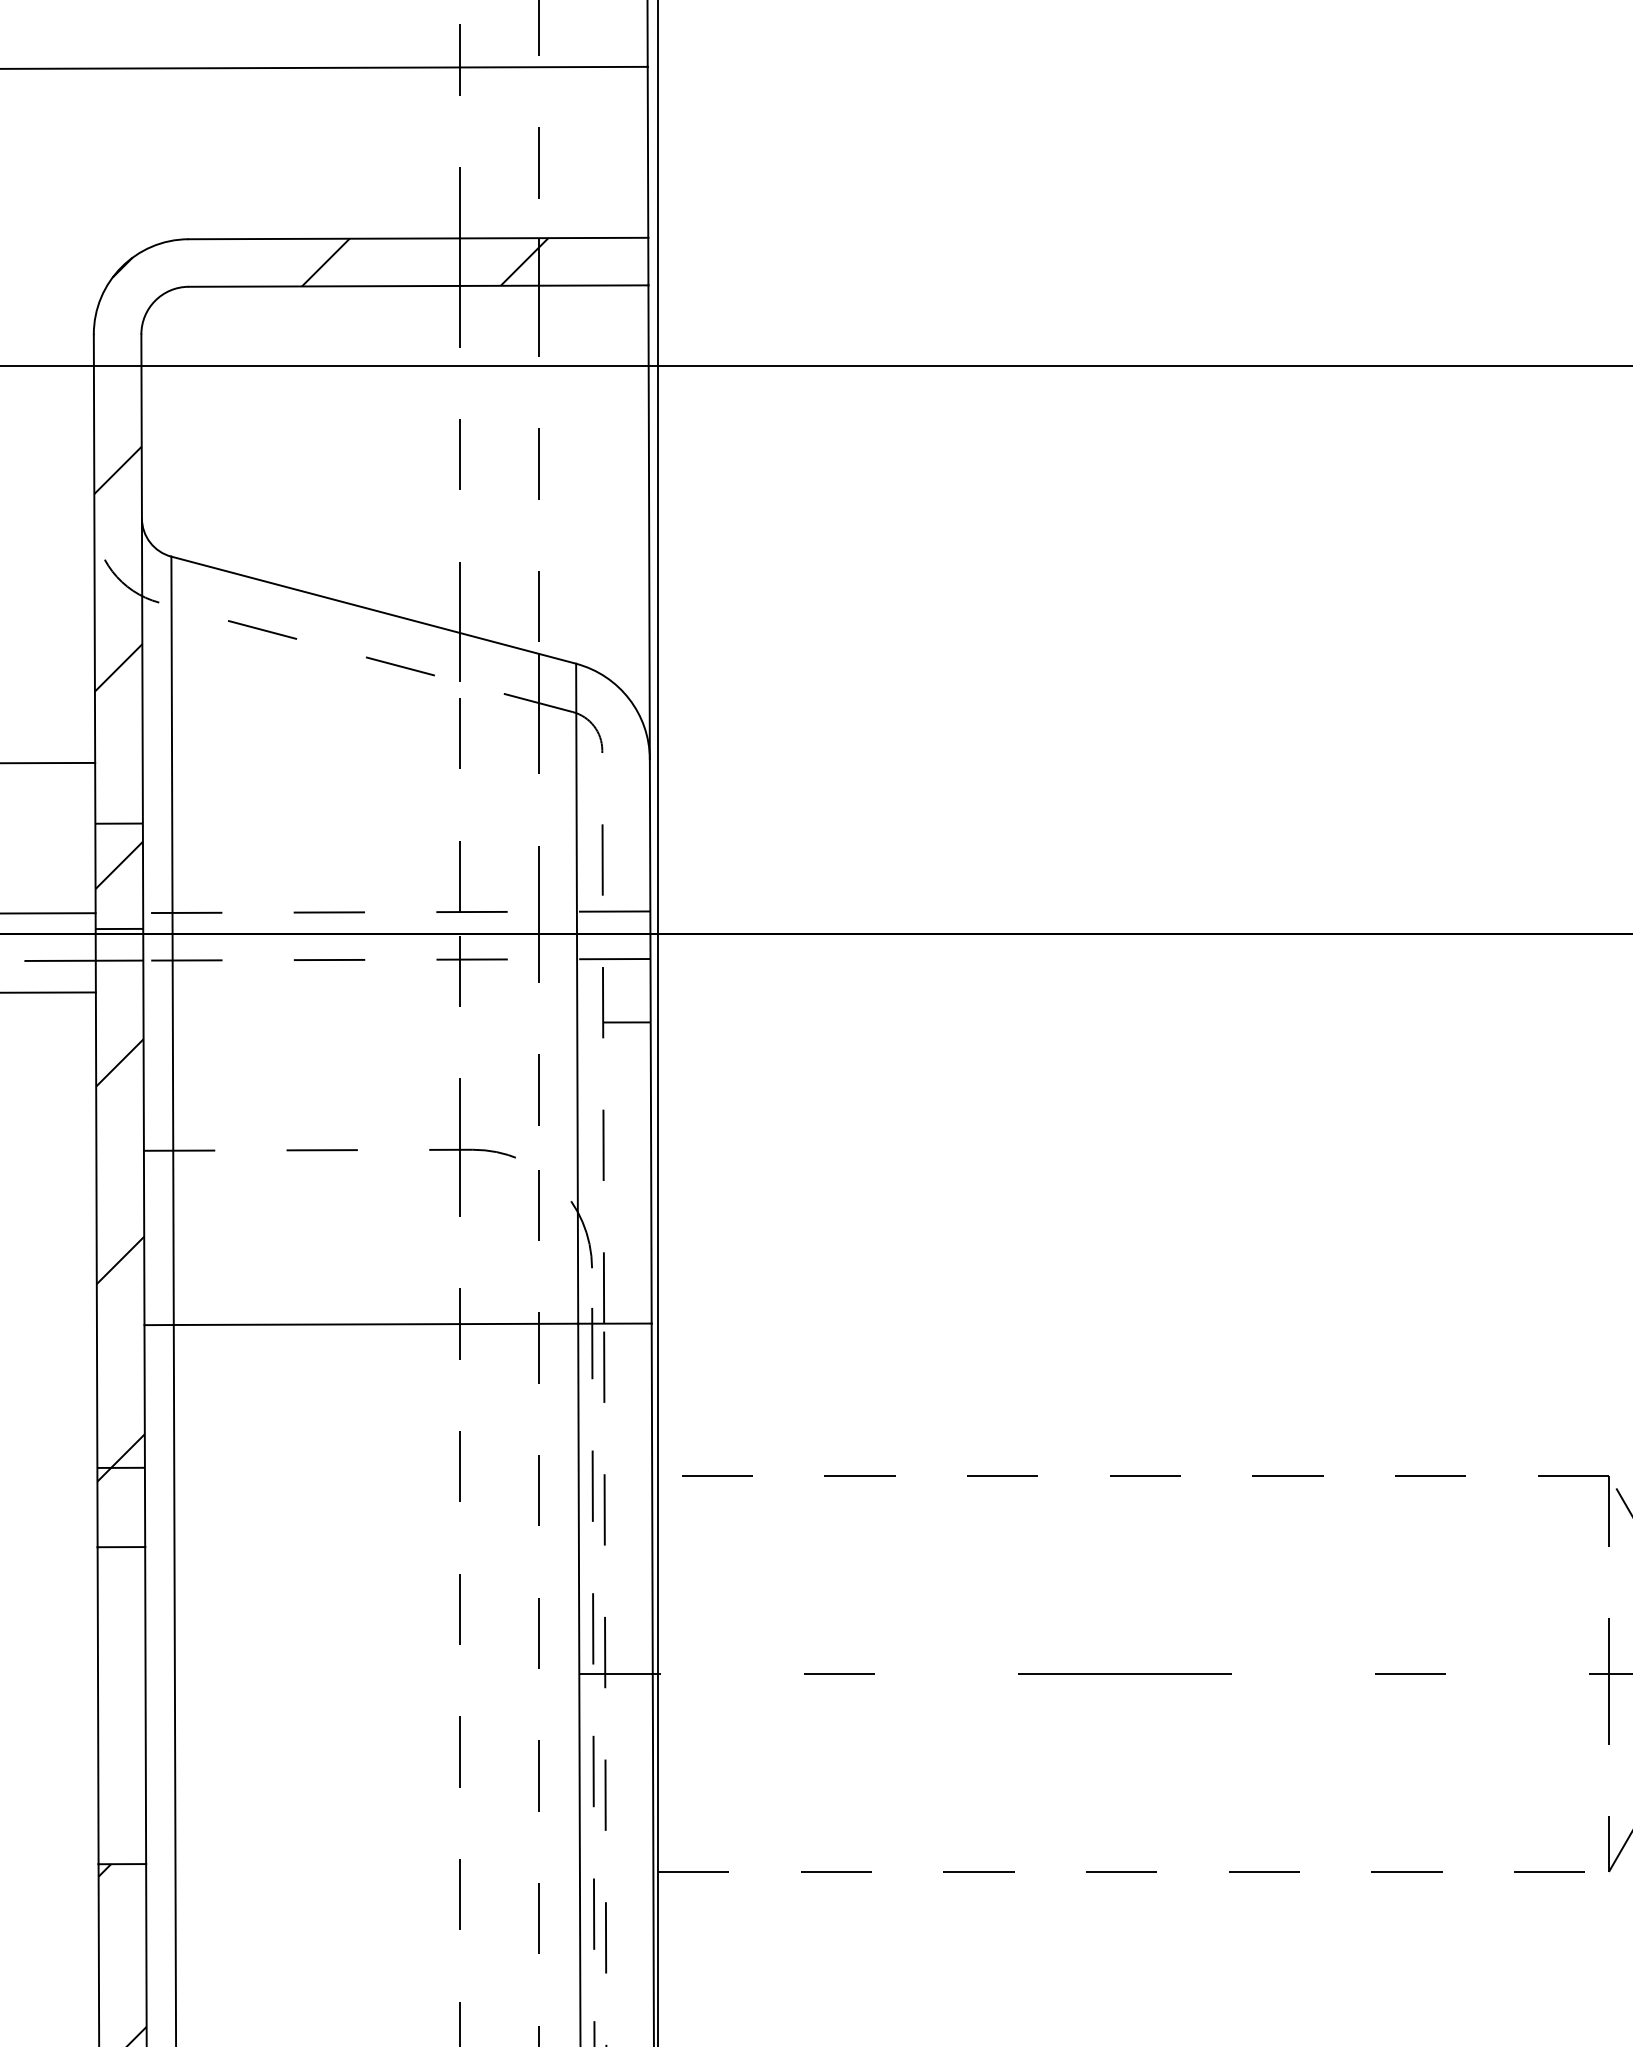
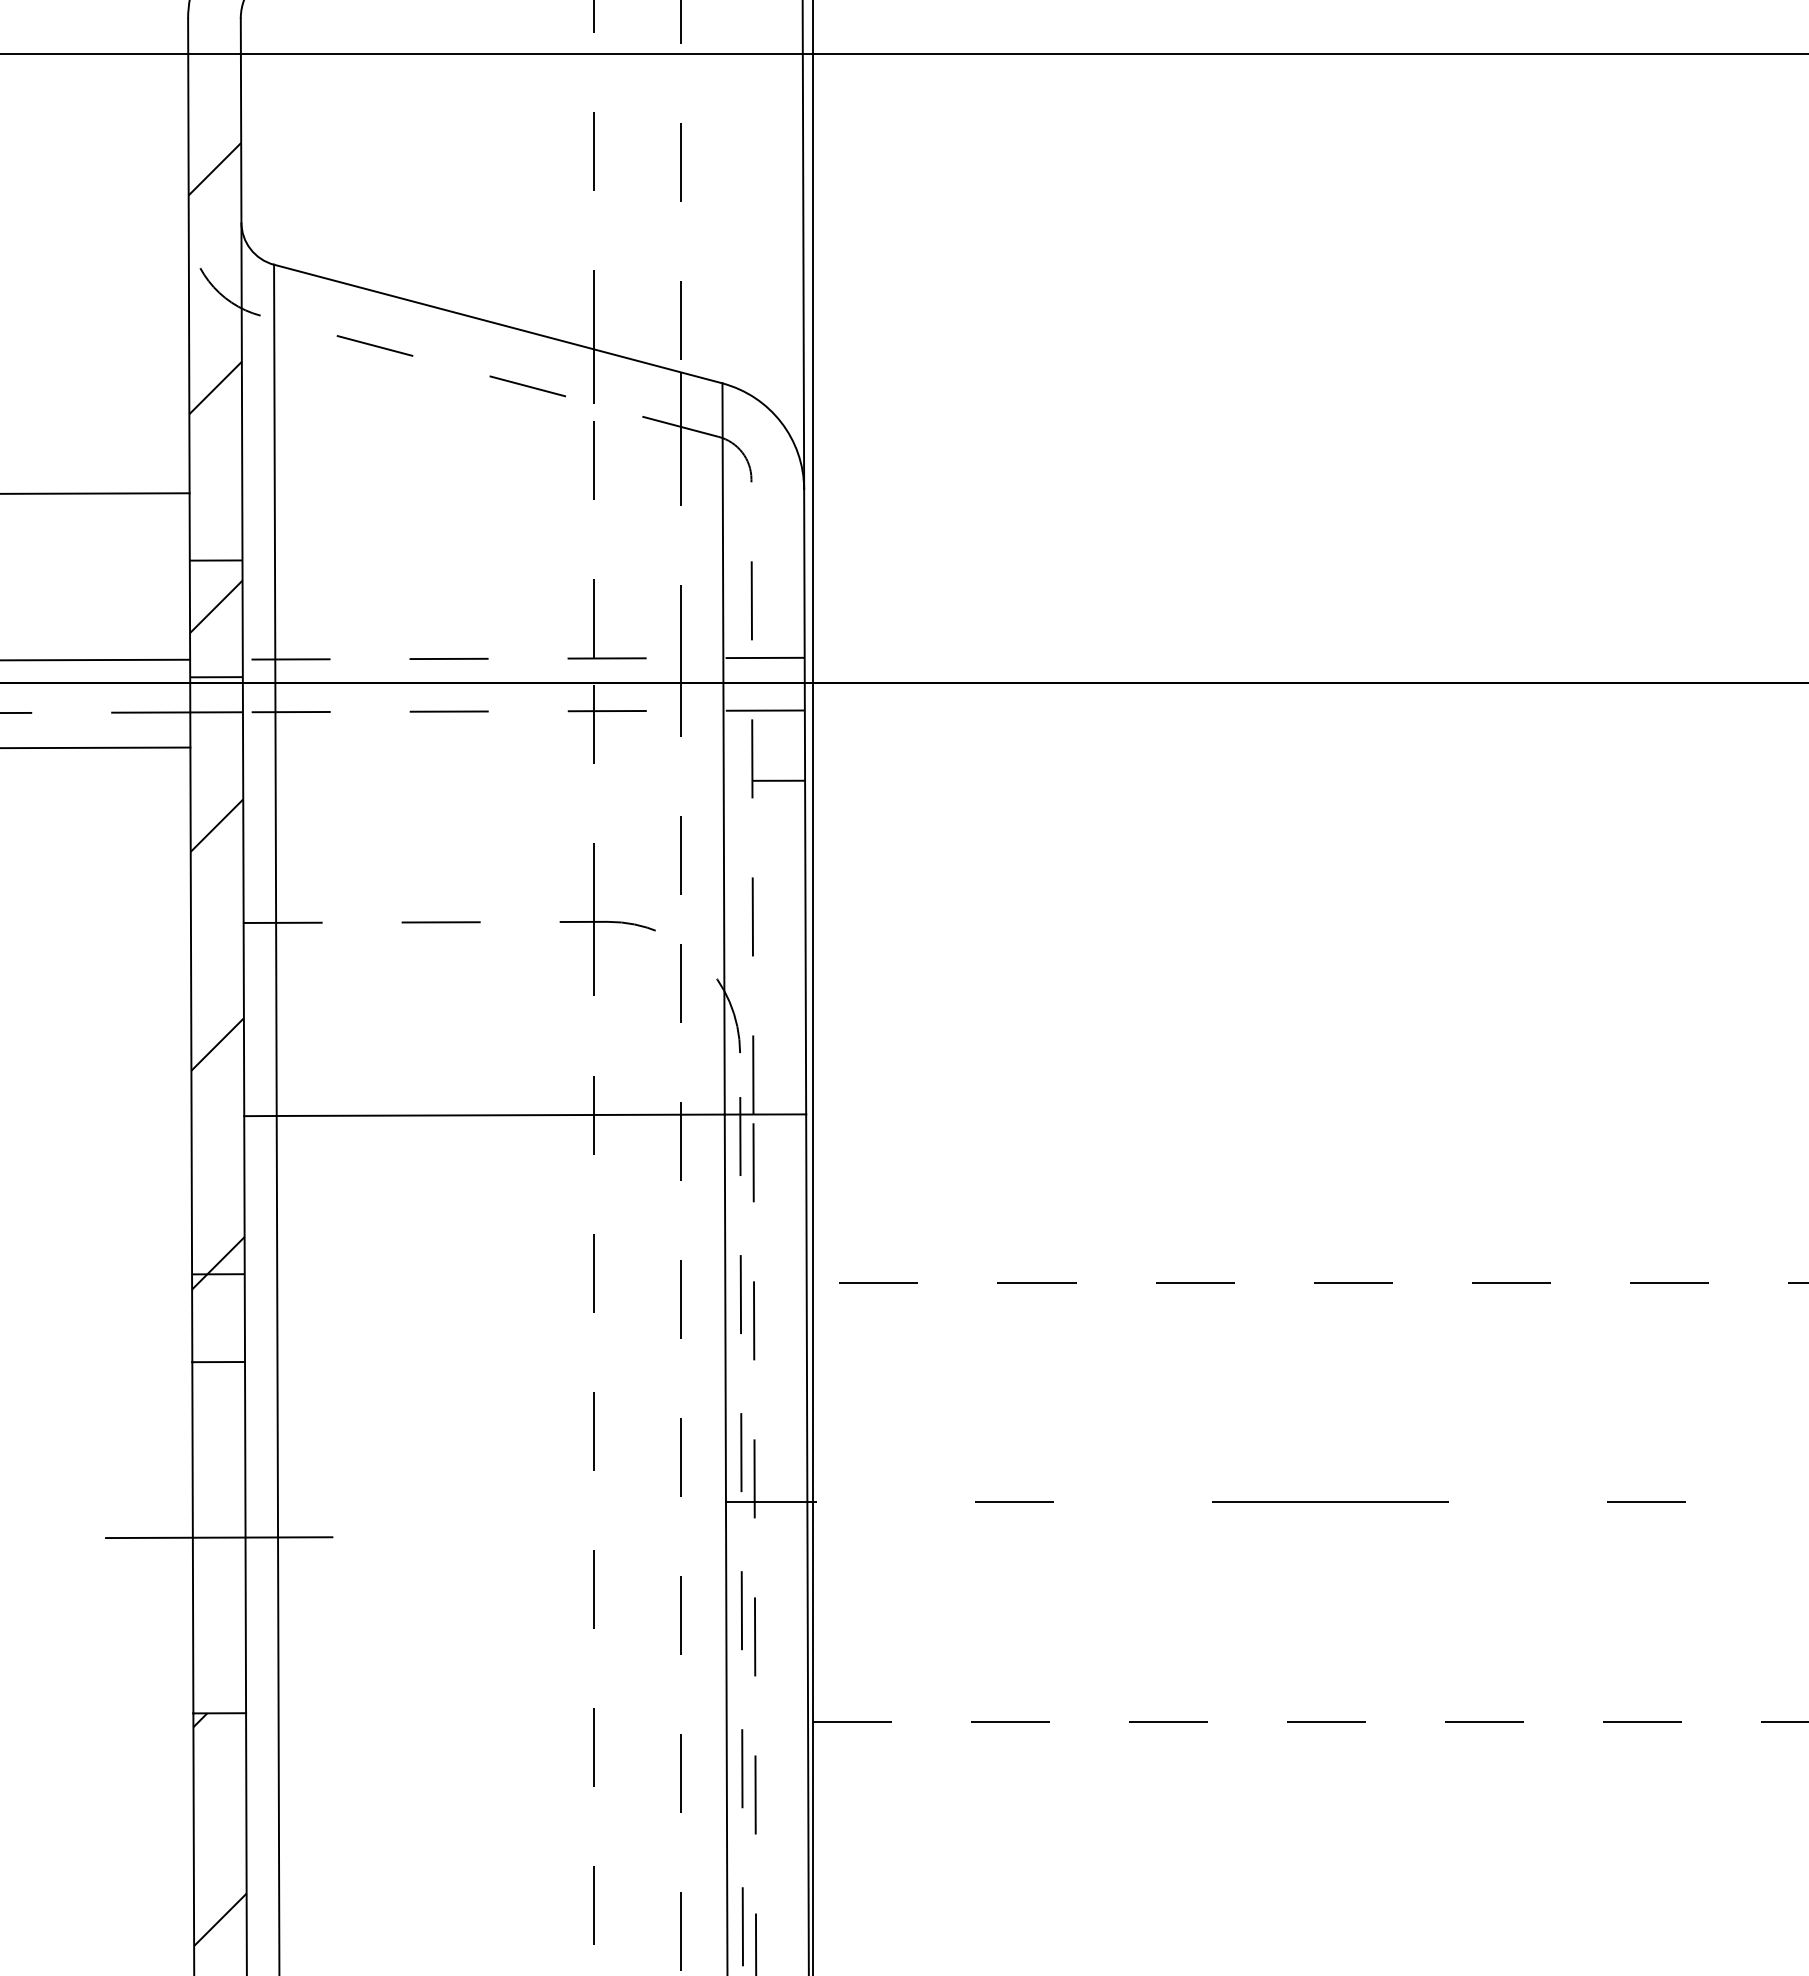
line: (121, 1705) -> (218, 1537), added

